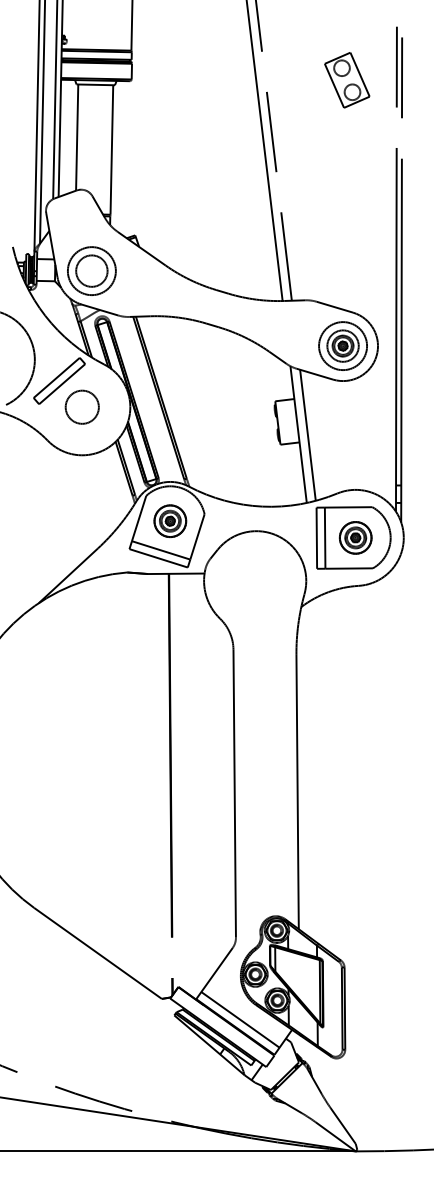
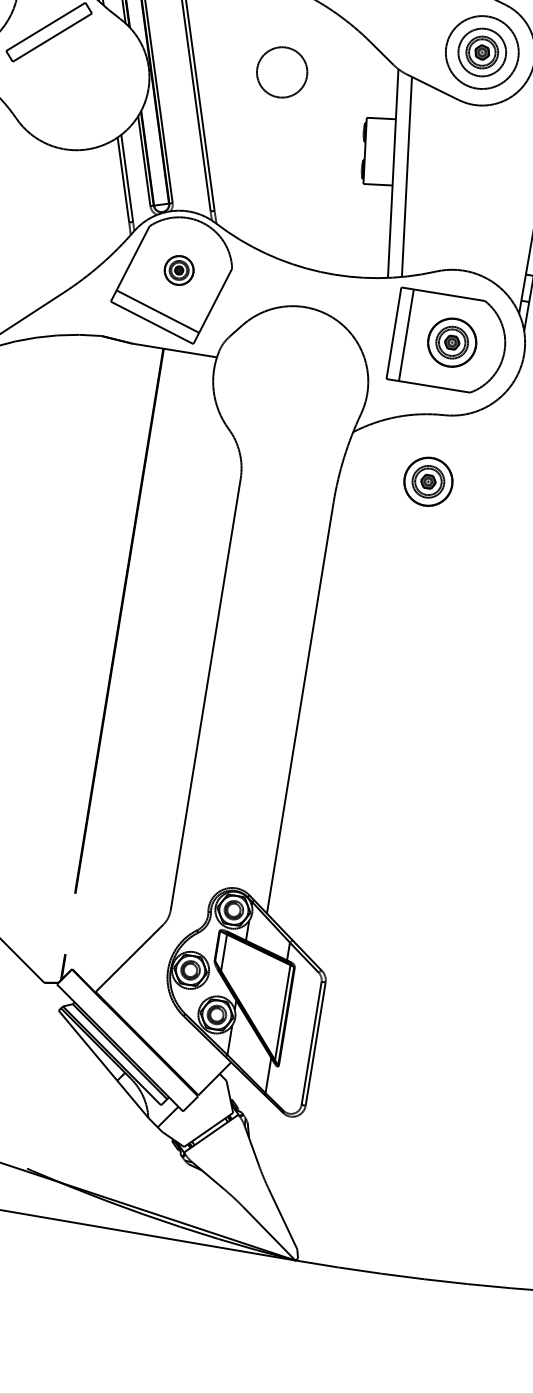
circle: (81, 406) -> (281, 71), moved
part: (170, 521) -> (179, 270), size x0.6
part: (355, 630) -> (428, 481), added
line: (240, 1019) -> (156, 1033), removed

